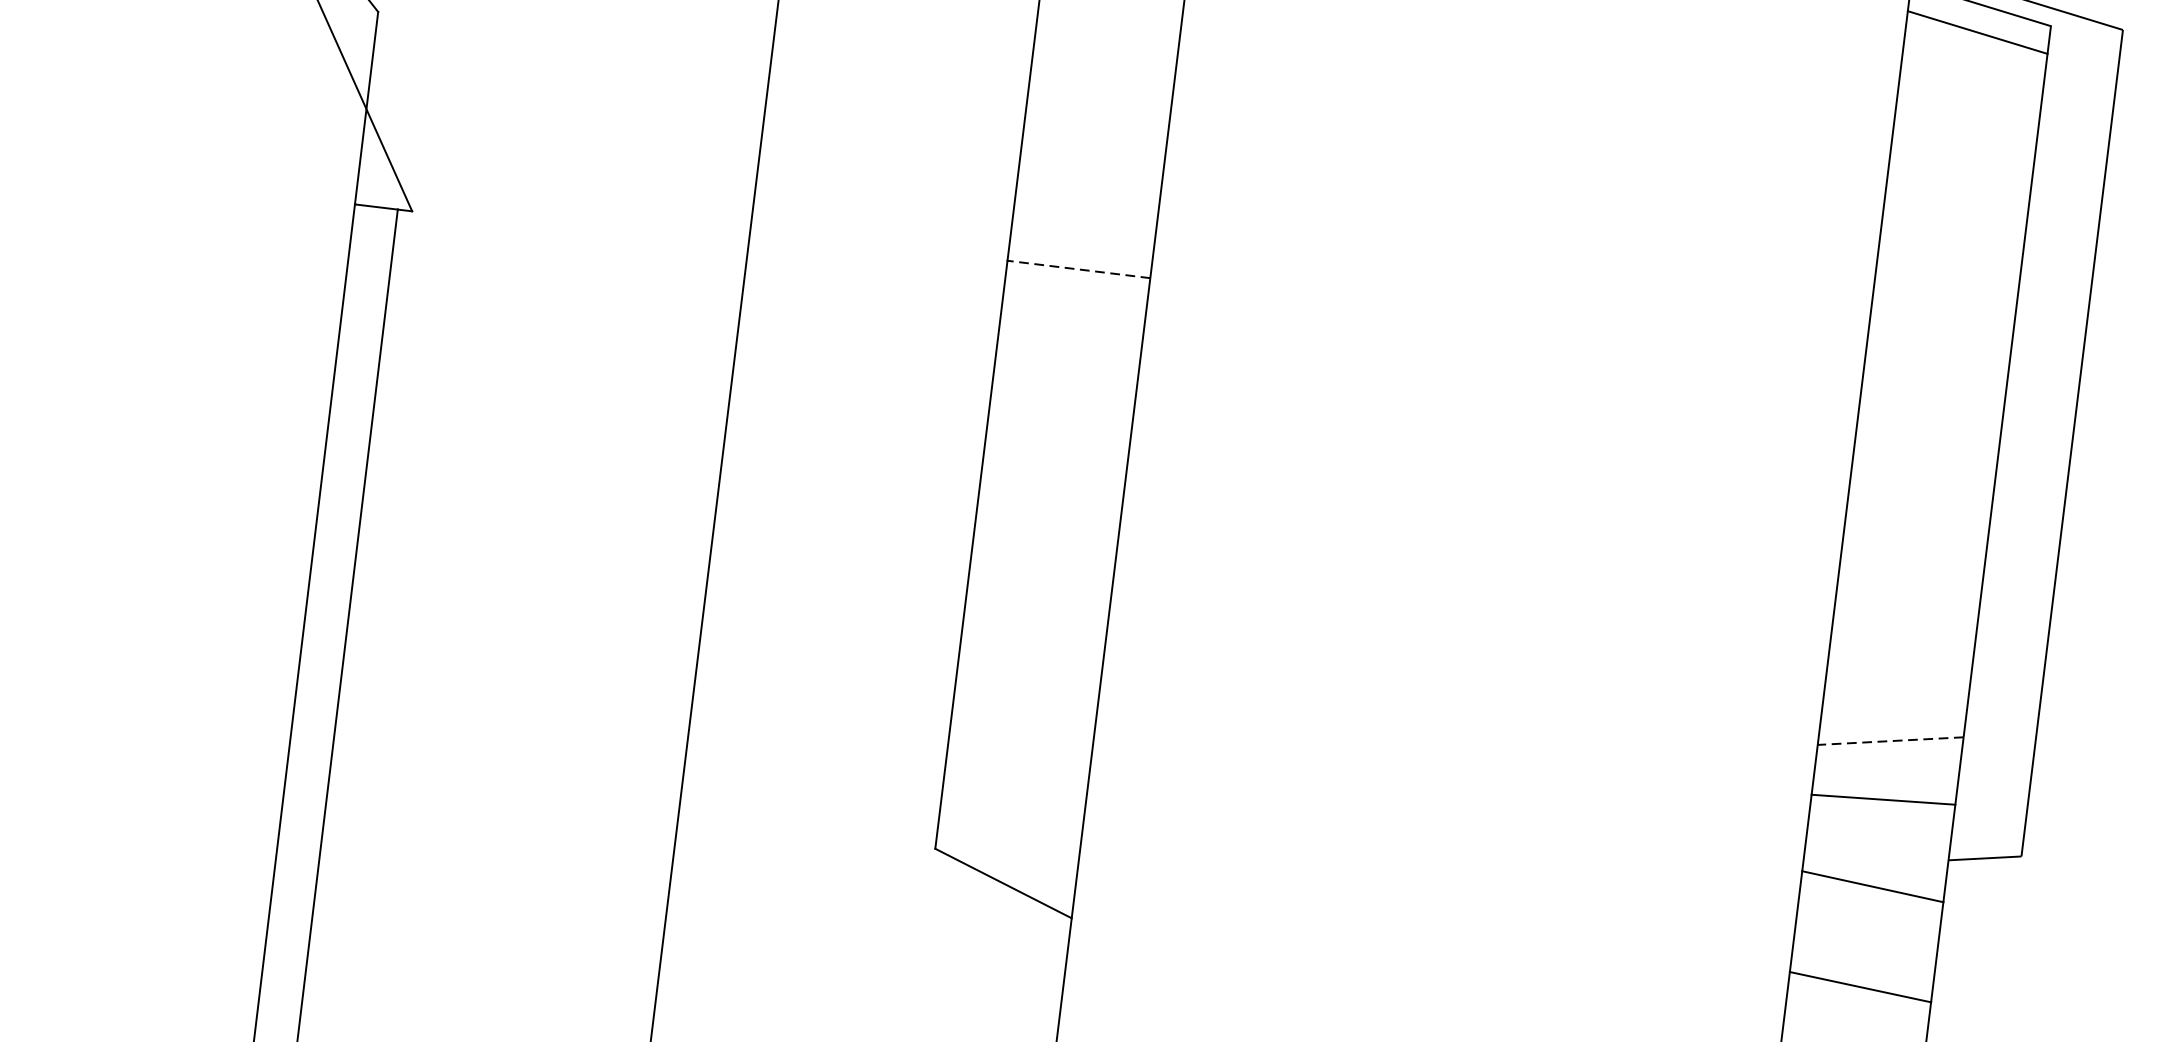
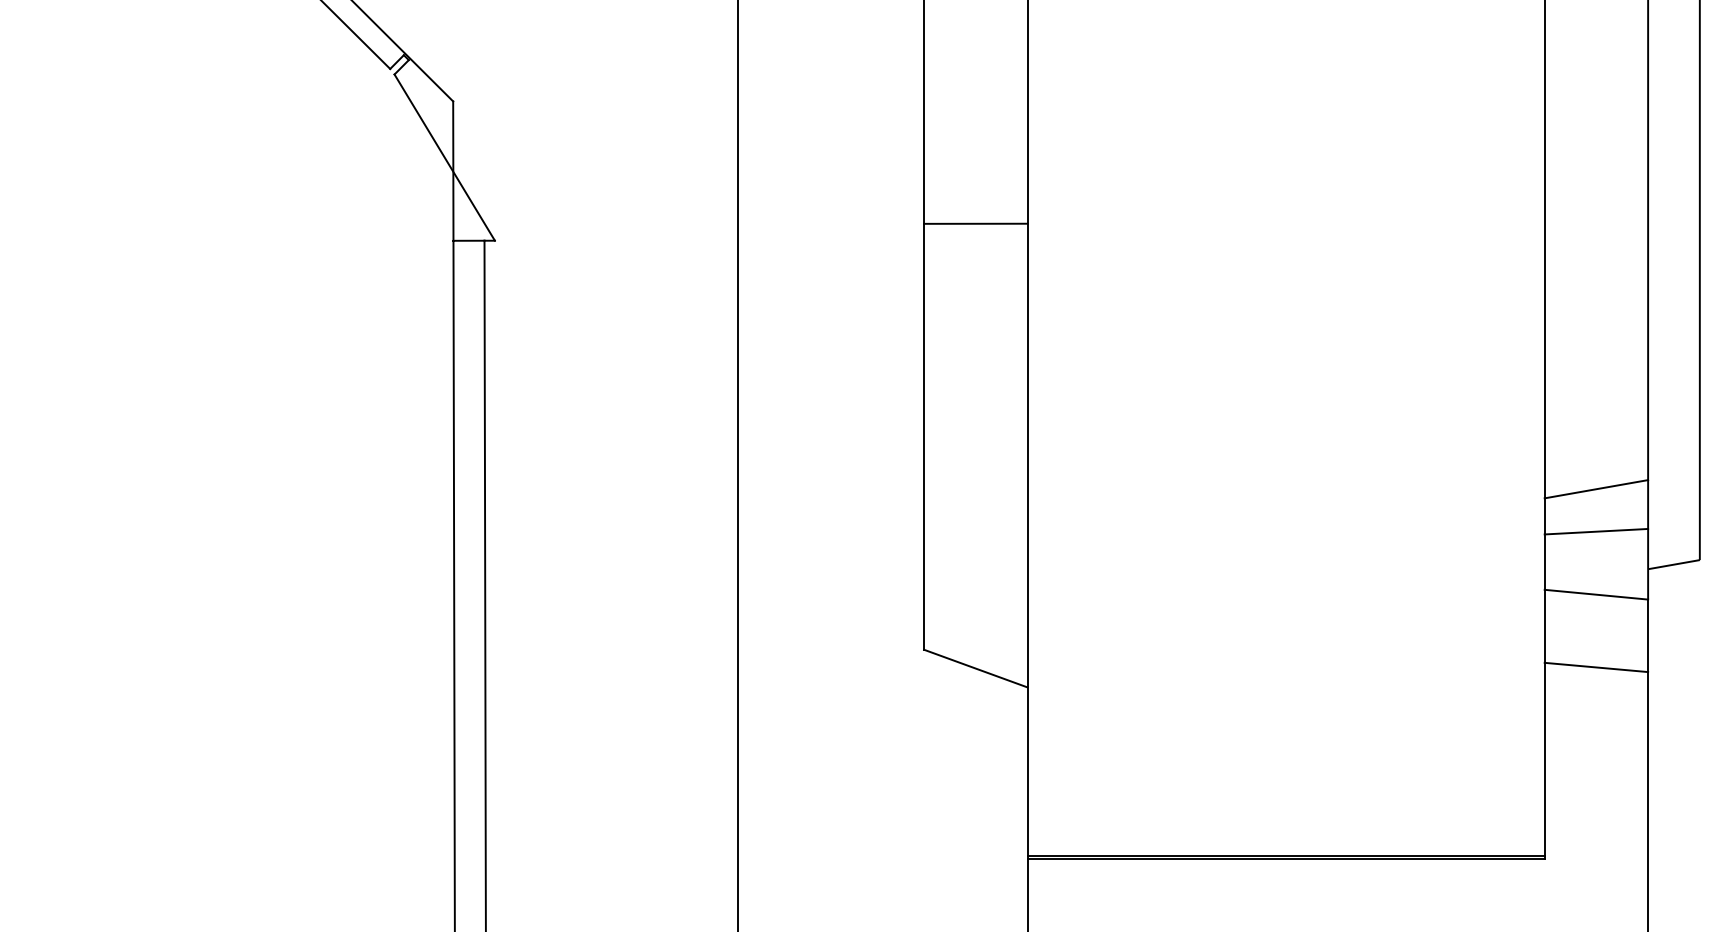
line: (1078, 269) -> (975, 223), dashed -> solid
line: (1890, 741) -> (1596, 489), dashed -> solid

